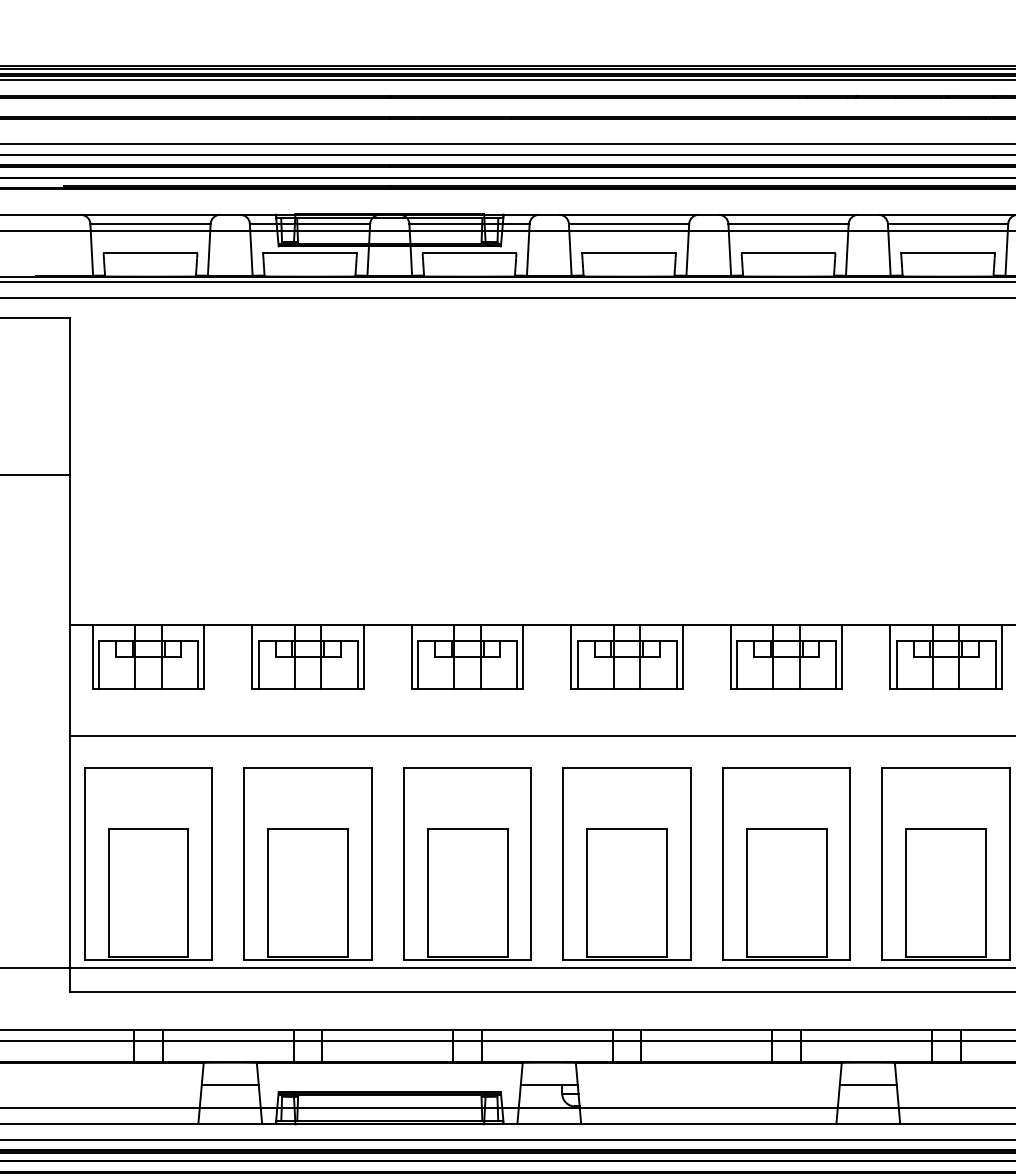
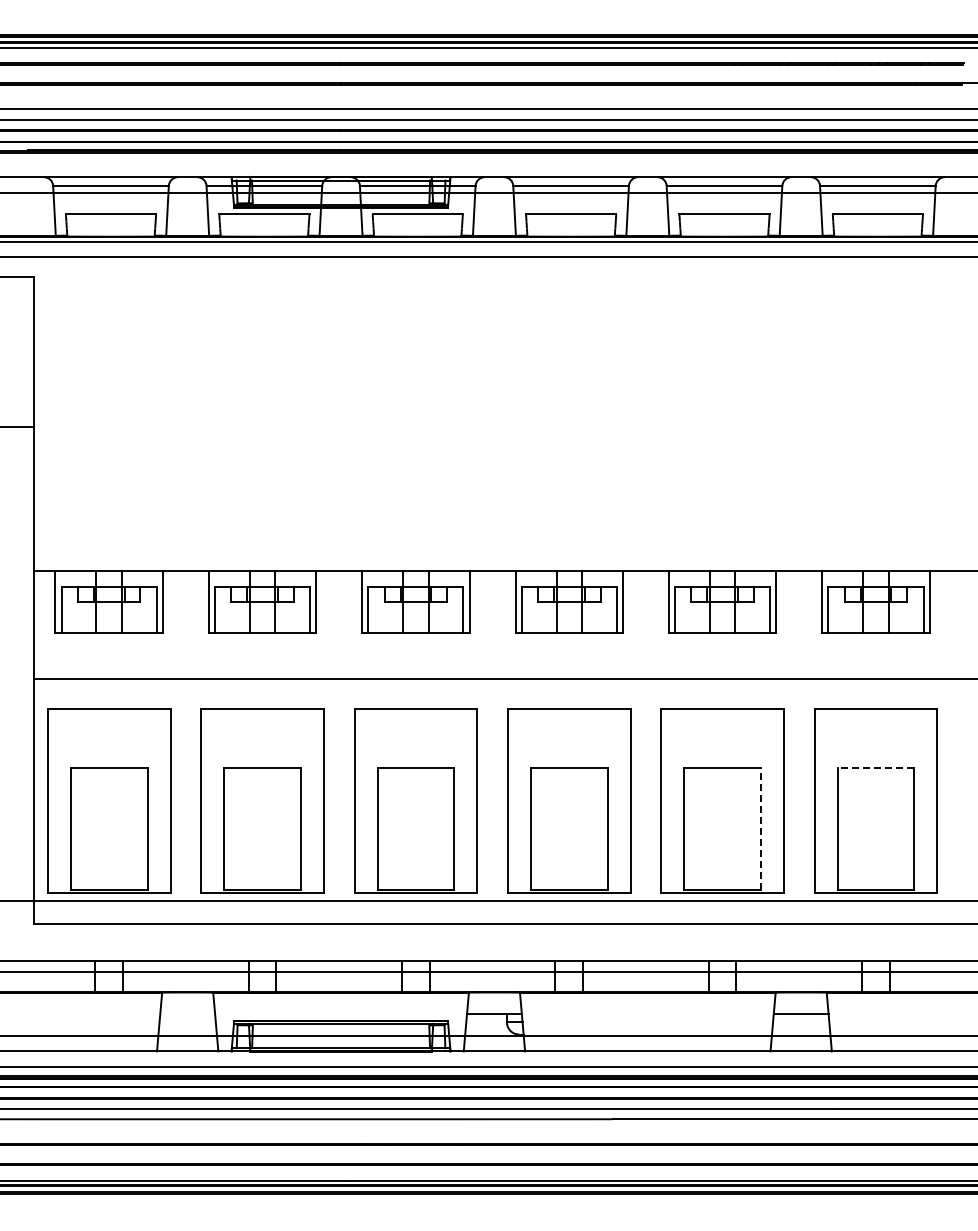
line: (945, 828) -> (875, 767), solid -> dashed
line: (827, 892) -> (761, 828), solid -> dashed
line: (230, 1085) -> (187, 1014), removed

